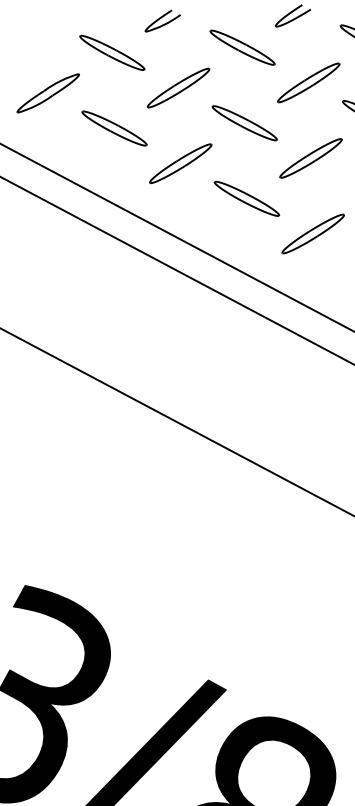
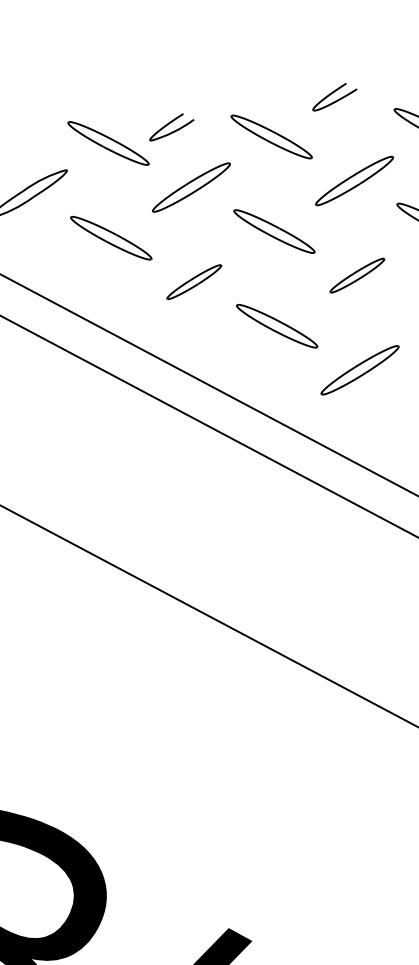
part: (162, 20) -> (171, 126), moved
part: (310, 158) -> (356, 275), size x0.7
part: (180, 163) -> (193, 281), size x0.7

